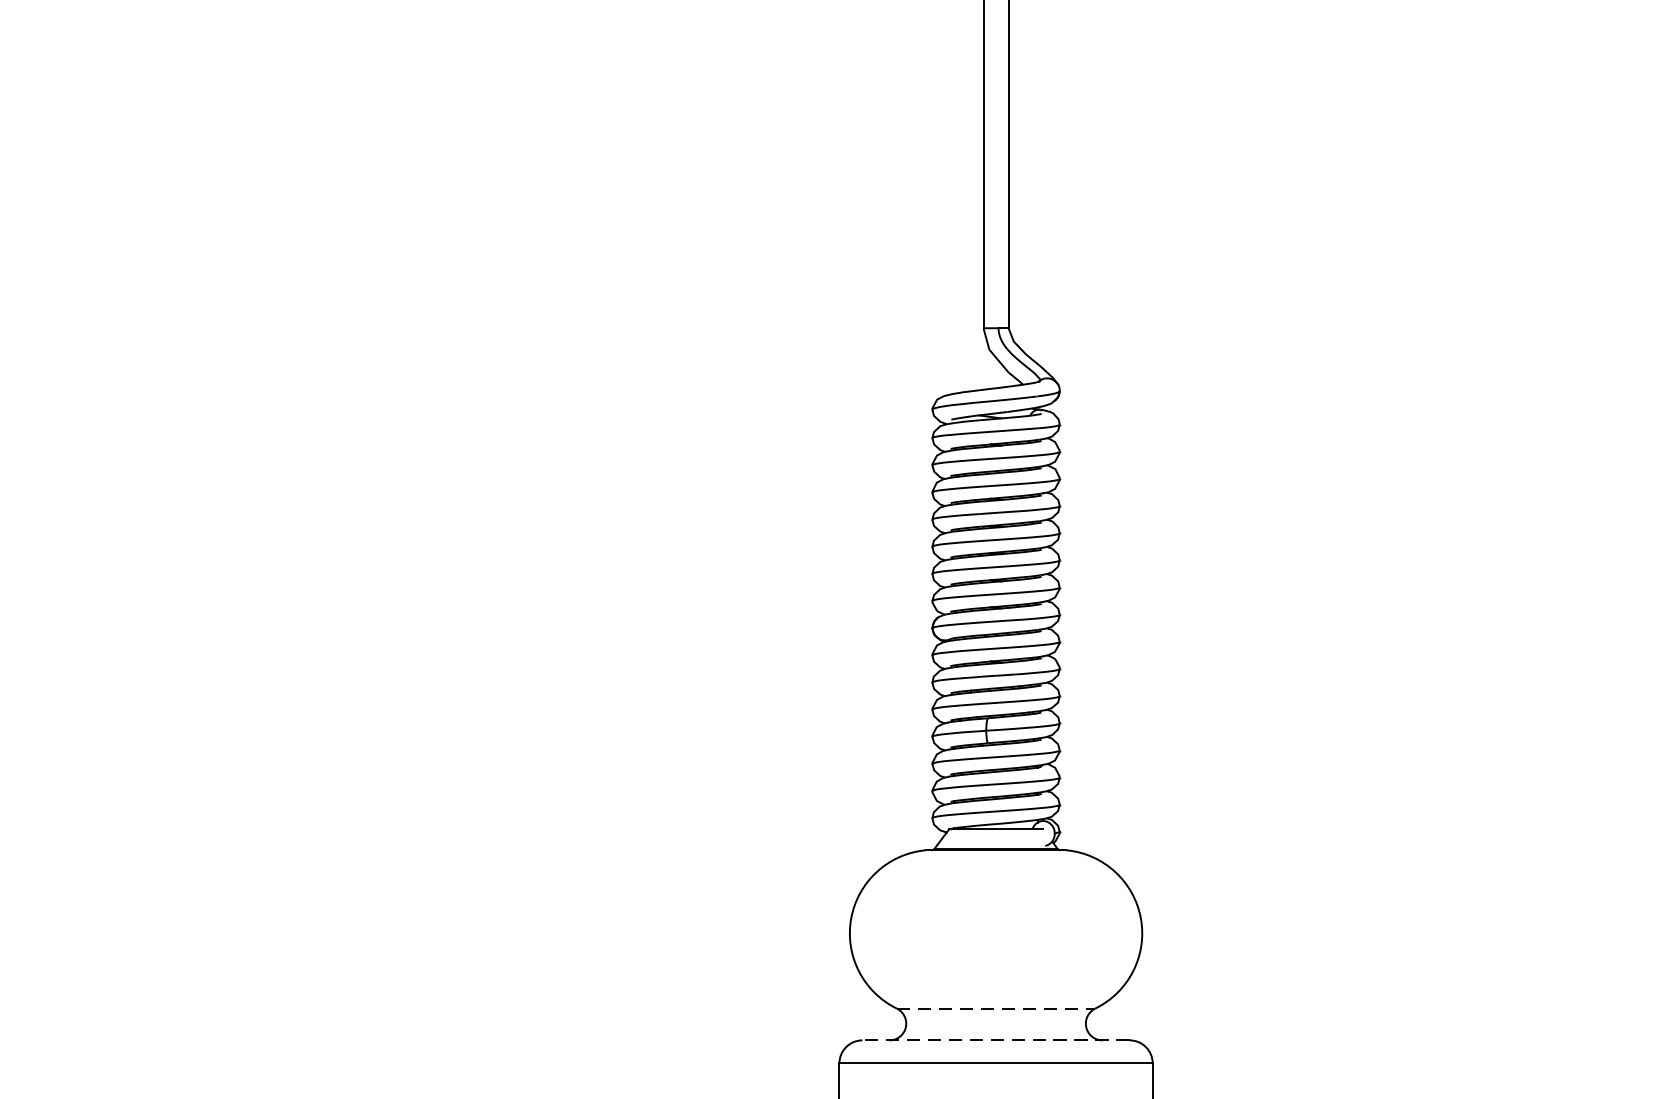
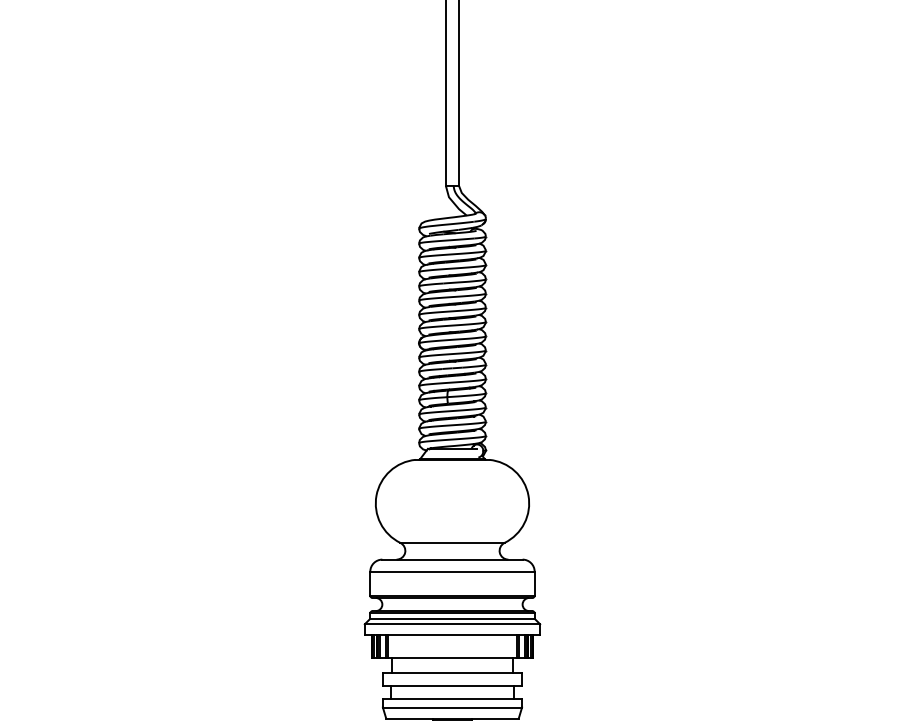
line: (996, 1007) -> (452, 542), dashed -> solid
line: (994, 1040) -> (451, 559), dashed -> solid

